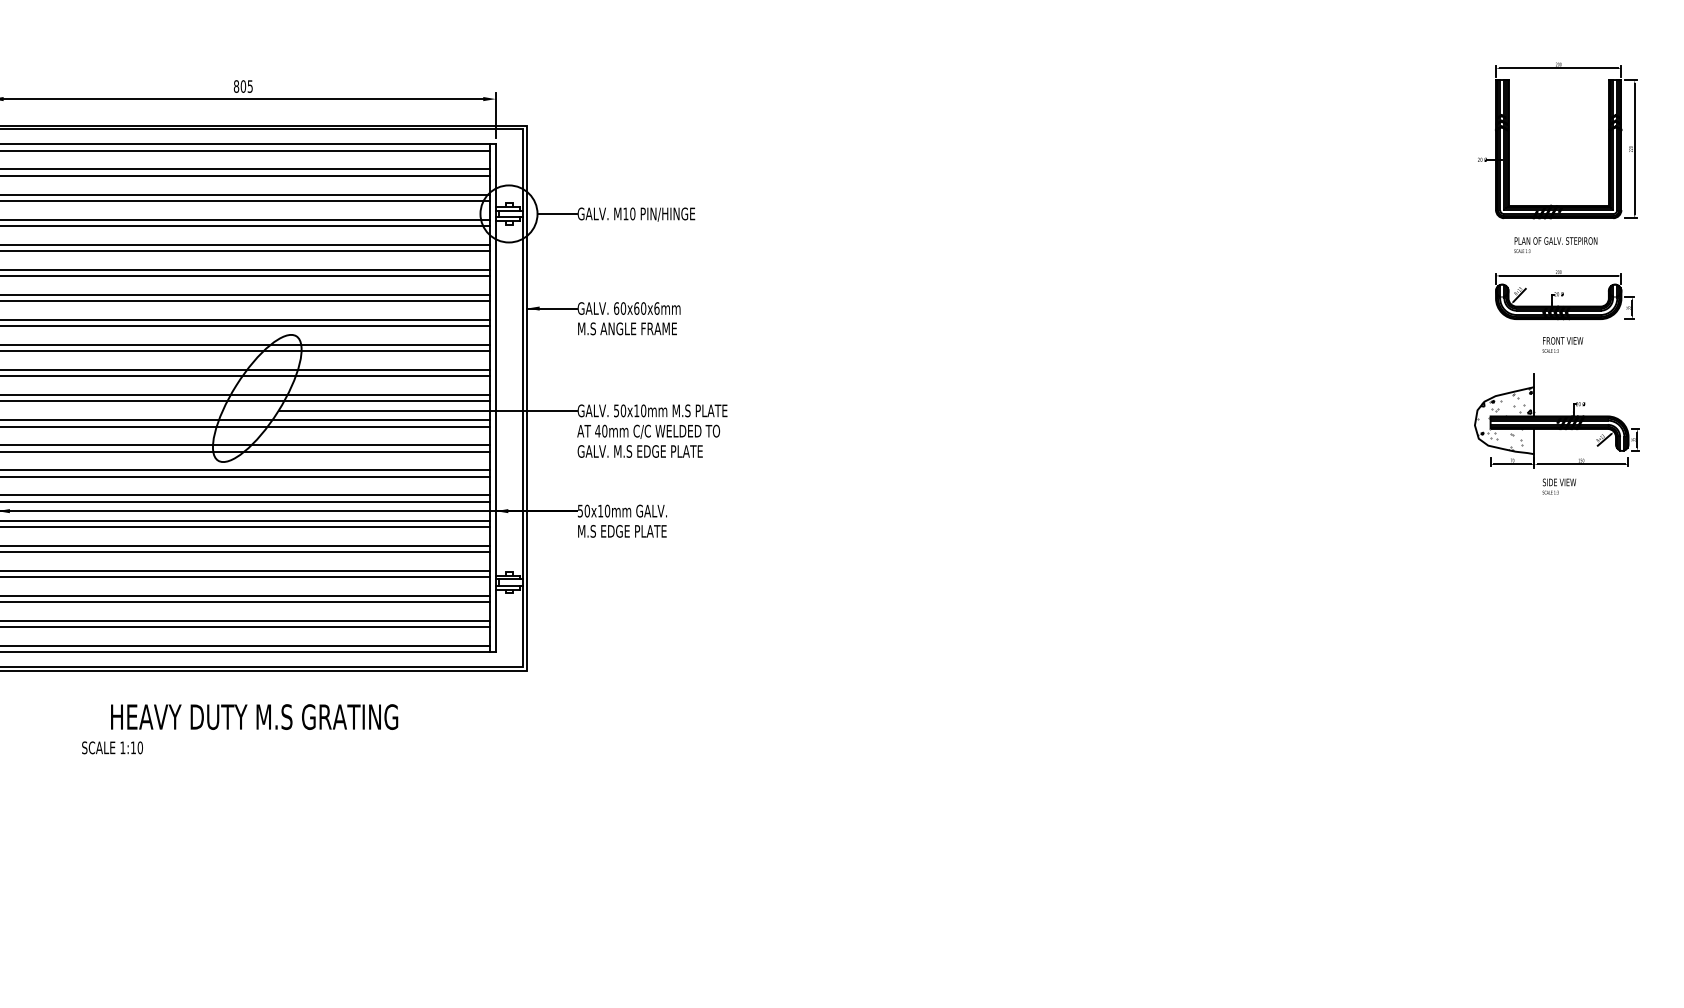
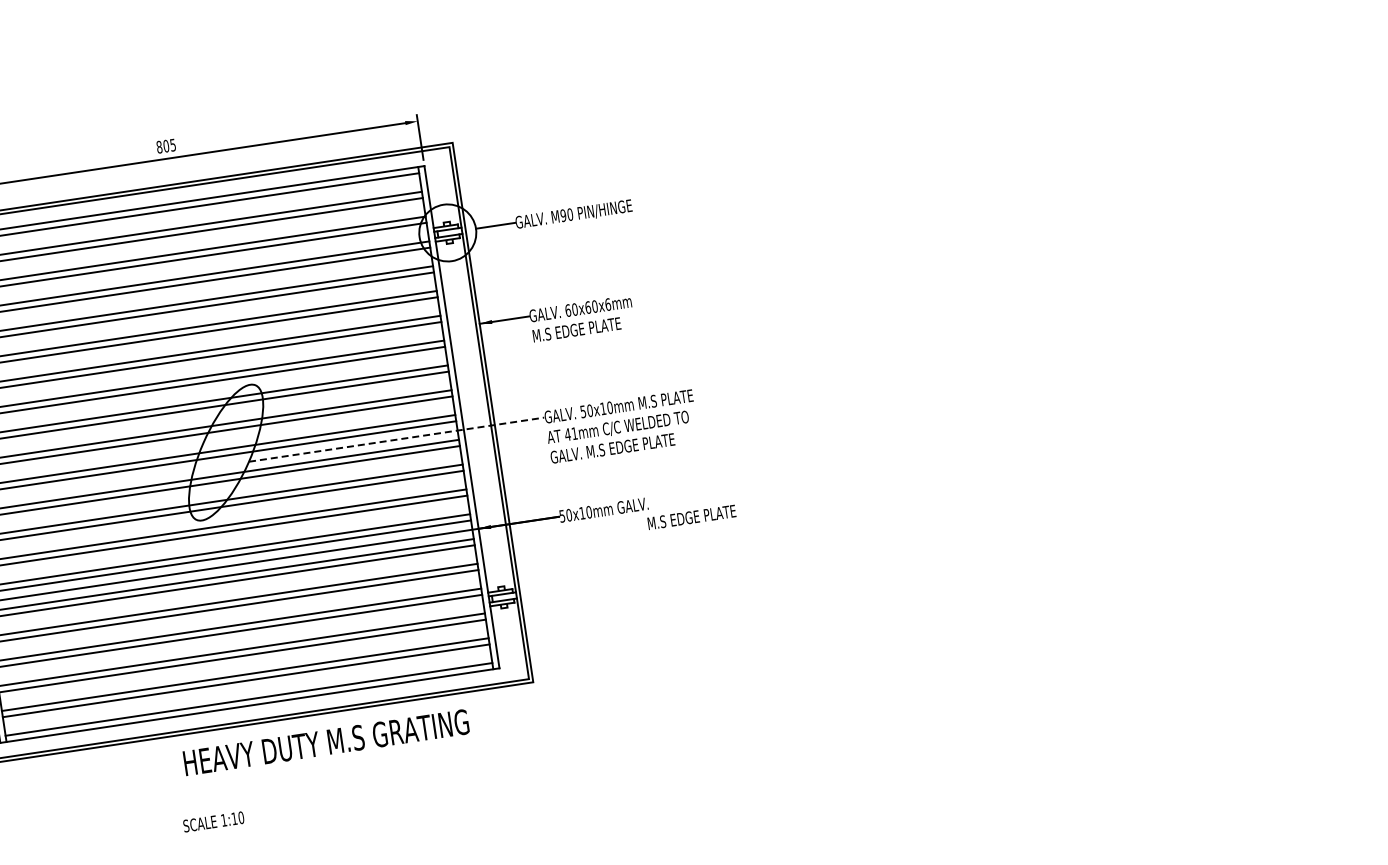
text: (625, 213) -> (562, 215), M10 -> M90
text: (638, 328) -> (592, 327), M.S ANGLE FRAME -> M.S EDGE PLATE
line: (428, 410) -> (397, 439), solid -> dashed
text: (604, 430) -> (574, 432), 40mm -> 41mm
text: (622, 531) -> (692, 517), moved
text: (254, 716) -> (326, 742), moved
text: (112, 747) -> (213, 821), moved

